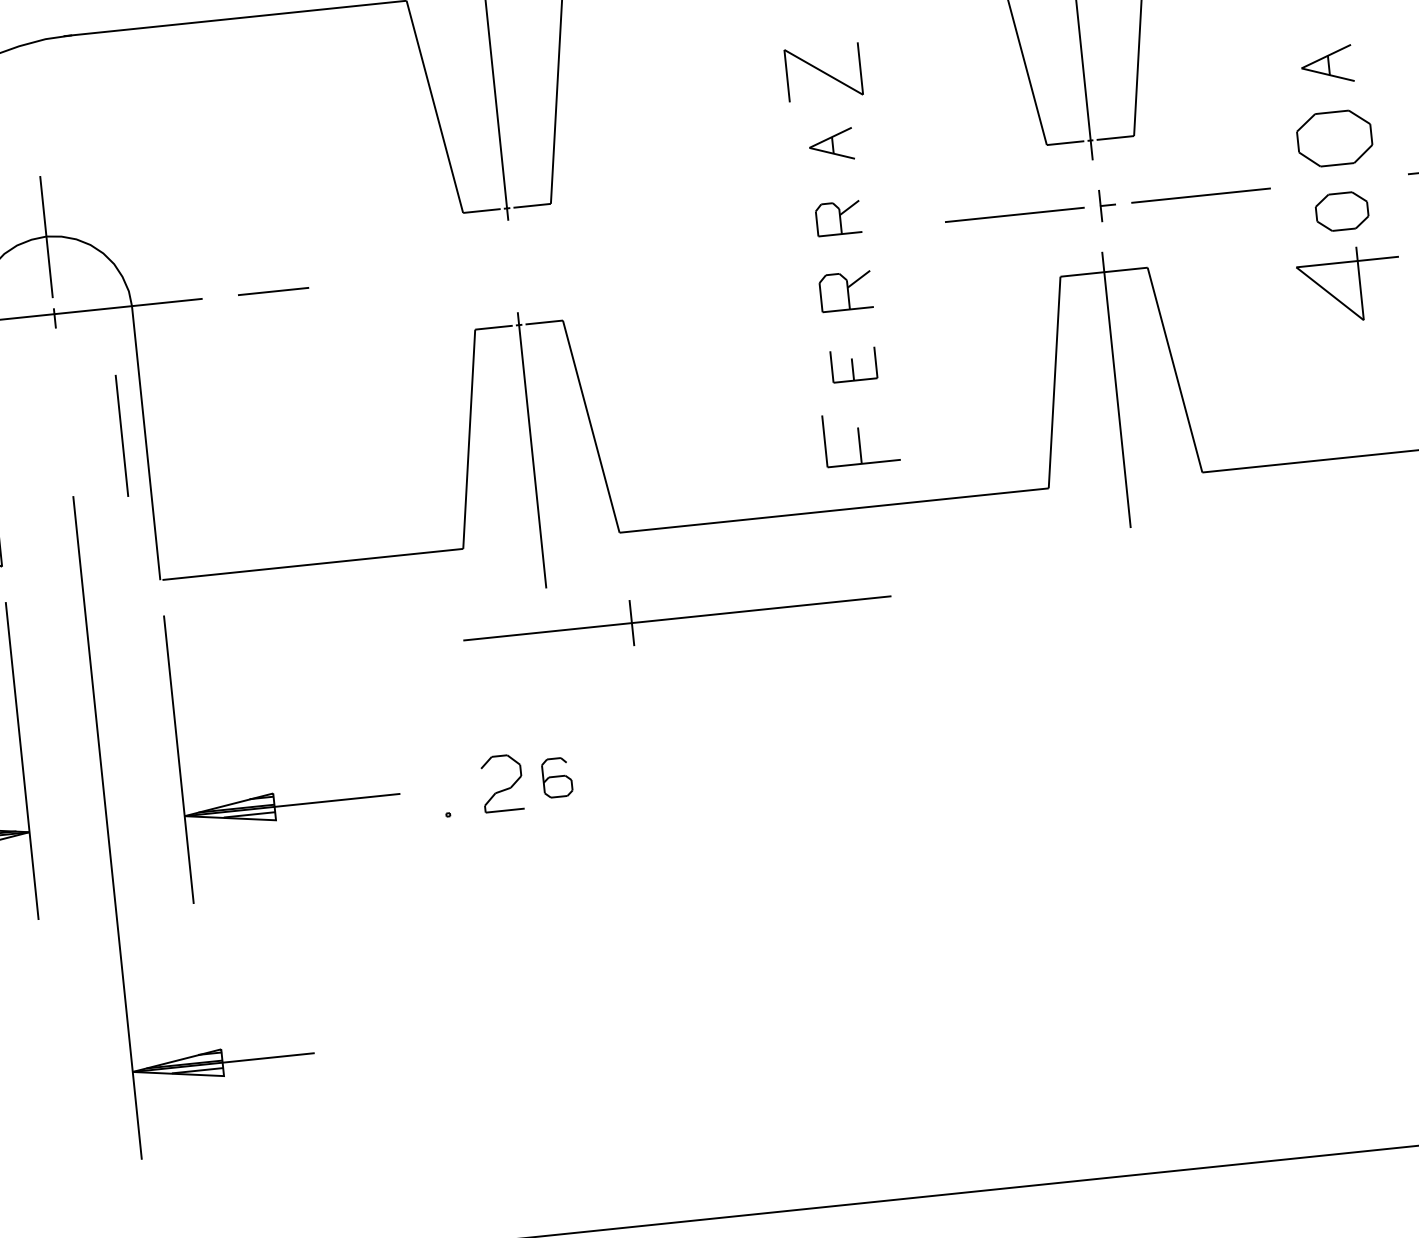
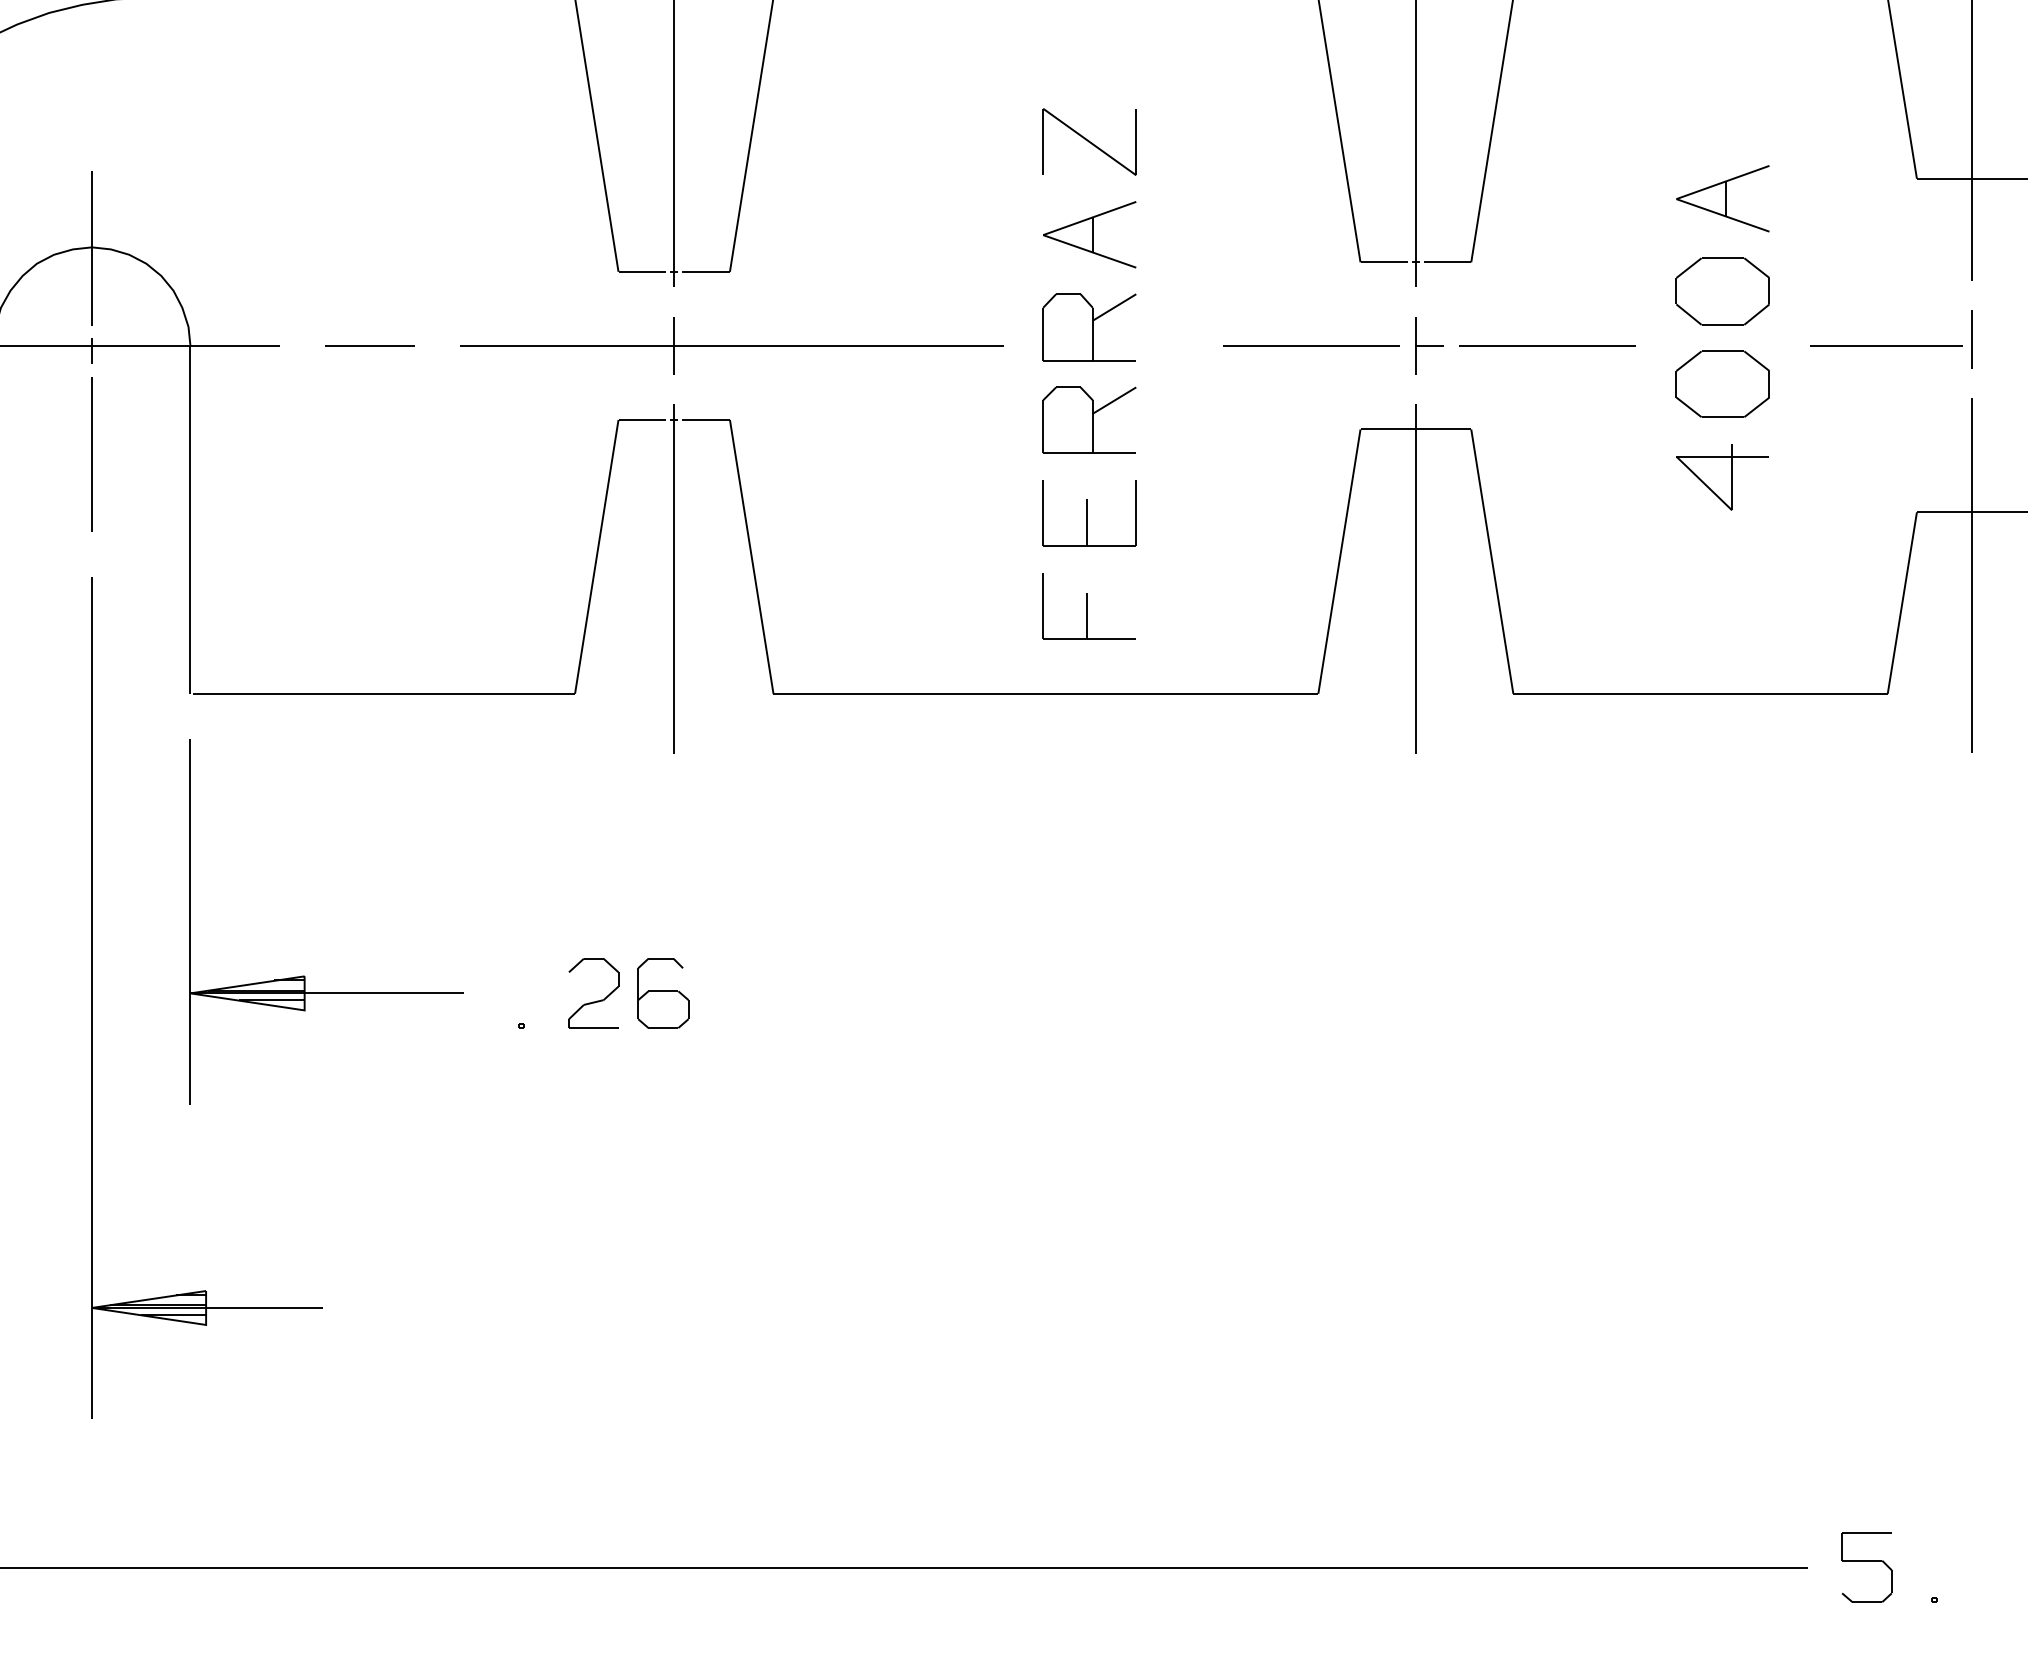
part: (1326, 65) -> (1722, 198), size x1.43
part: (831, 145) -> (1089, 234), size x1.67
part: (1107, 204) -> (1429, 345), size x1.43
part: (1341, 211) -> (1722, 383), size x1.43
part: (838, 218) -> (1089, 327), size x1.67
part: (1349, 285) -> (1722, 477), size x0.71
part: (846, 290) -> (1089, 419), size x1.43
part: (853, 364) -> (1089, 513), size x1.67
line: (121, 435) -> (91, 454), moved
part: (676, 618) -> (731, 345), moved
part: (557, 777) -> (663, 993), size x1.43

